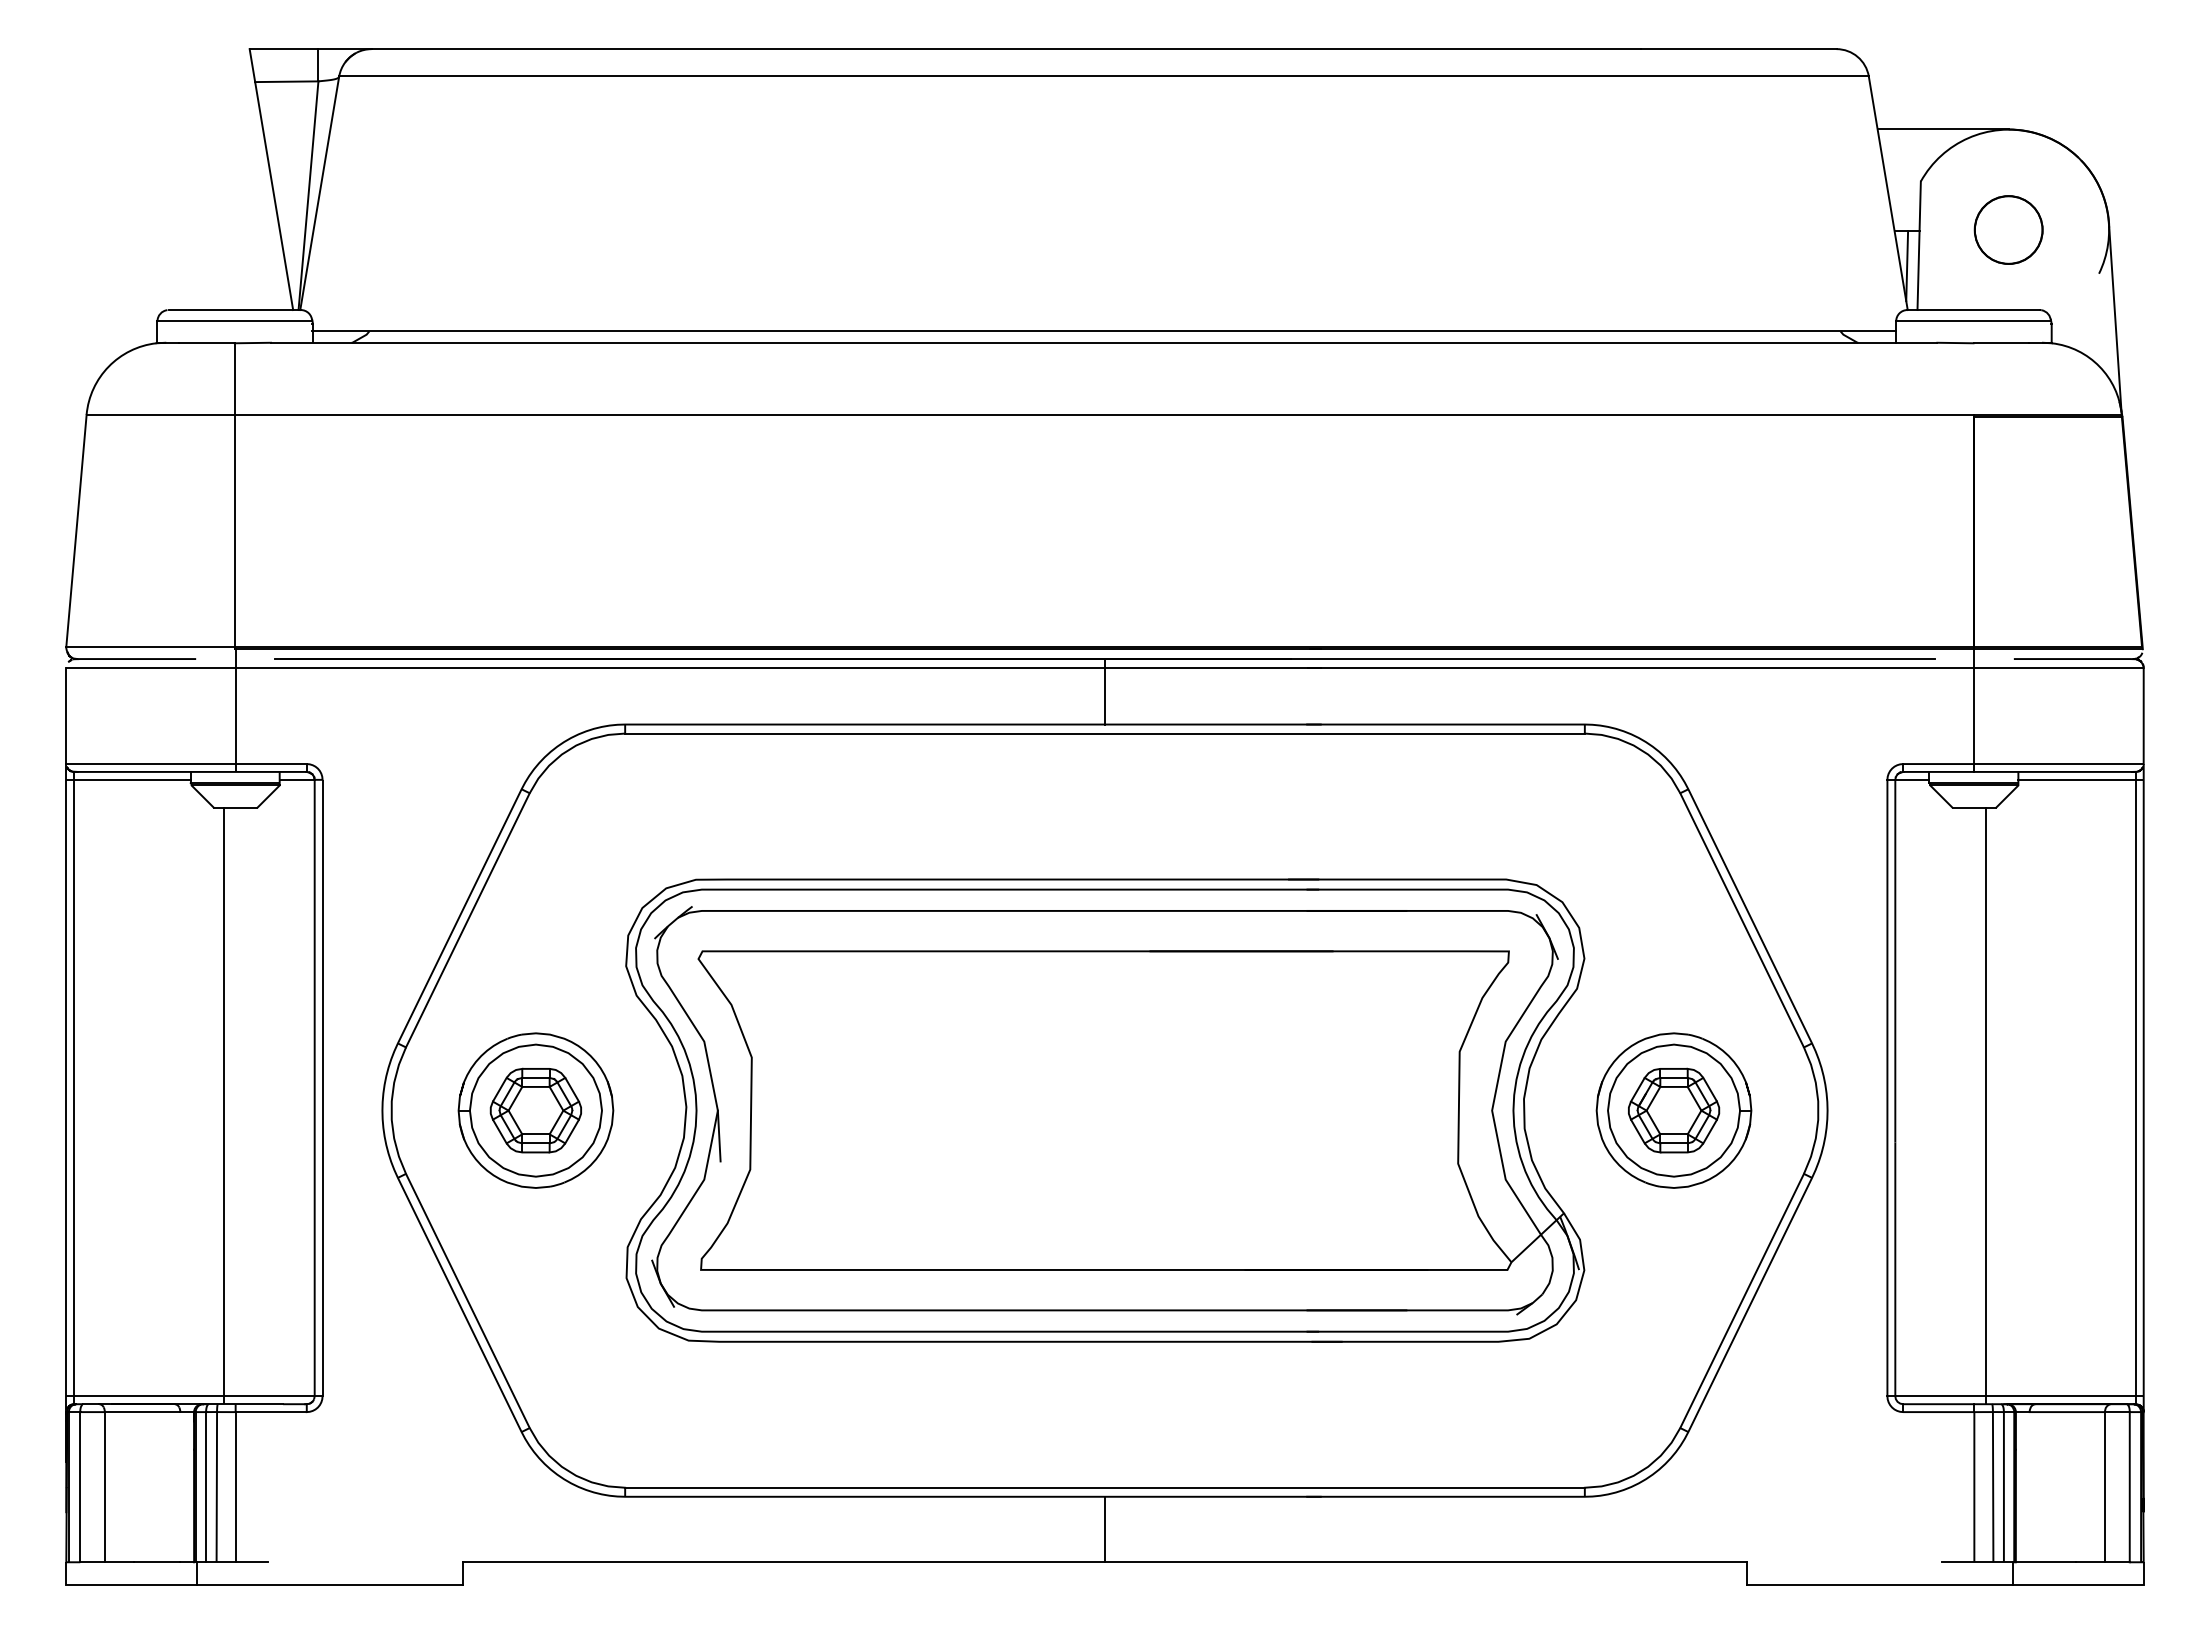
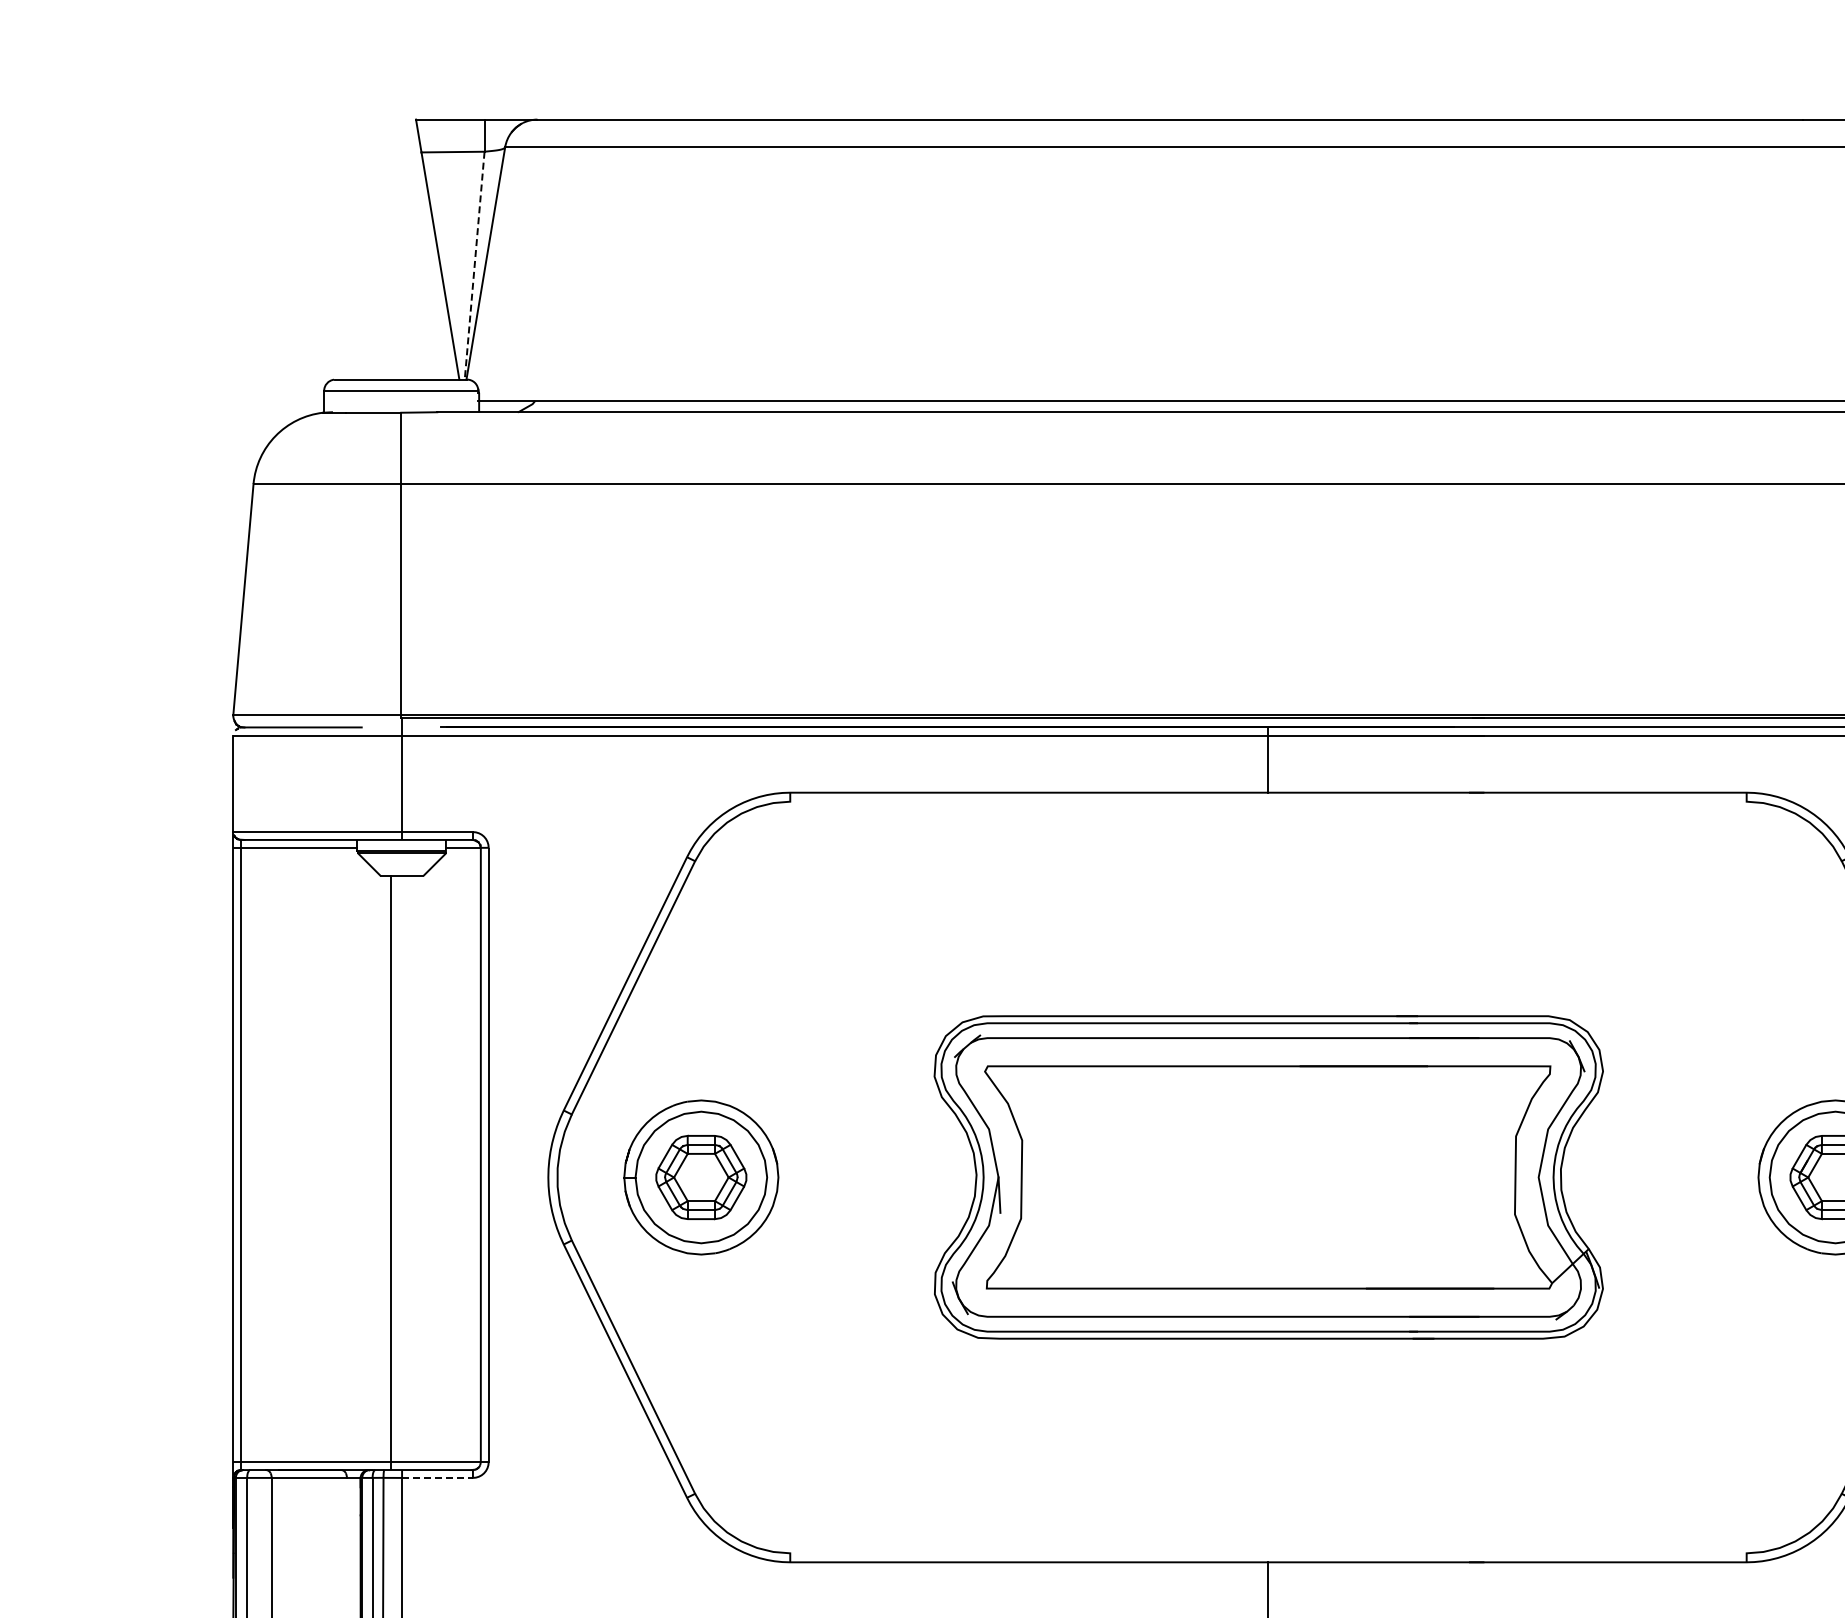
line: (308, 195) -> (474, 265), solid -> dashed
line: (1104, 733) -> (1267, 801), removed
part: (1105, 1110) -> (1268, 1177), size x0.7
line: (271, 1412) -> (437, 1478), solid -> dashed
line: (1104, 1487) -> (1267, 1553), removed

